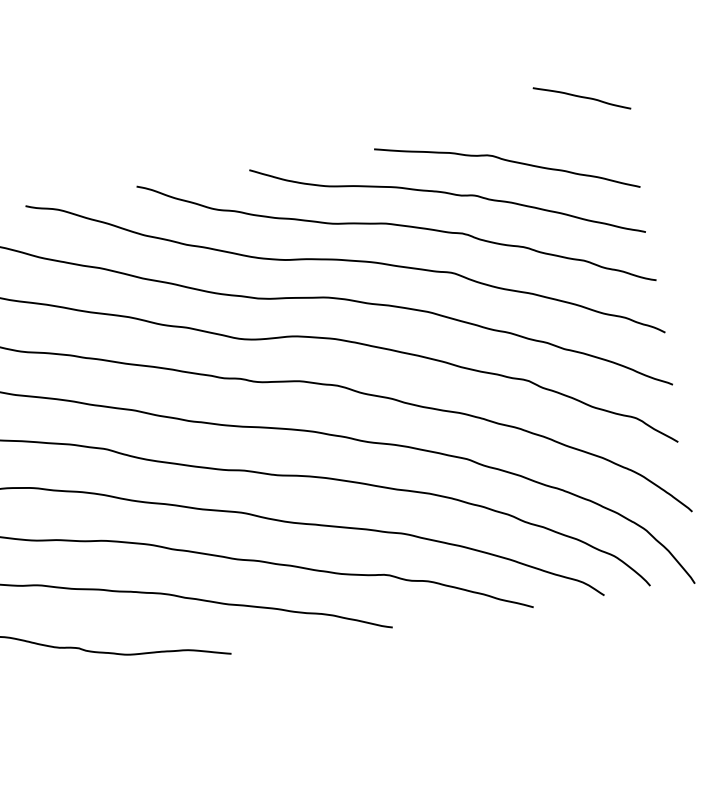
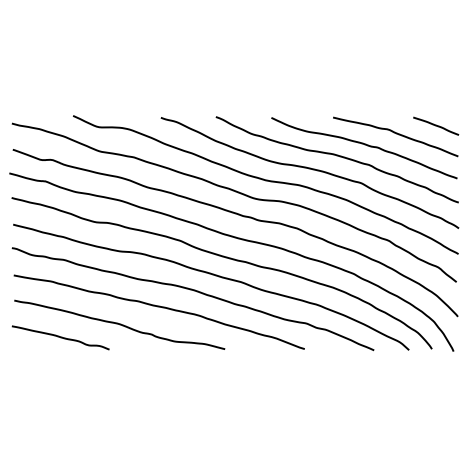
line: (582, 96) -> (436, 125), moved

